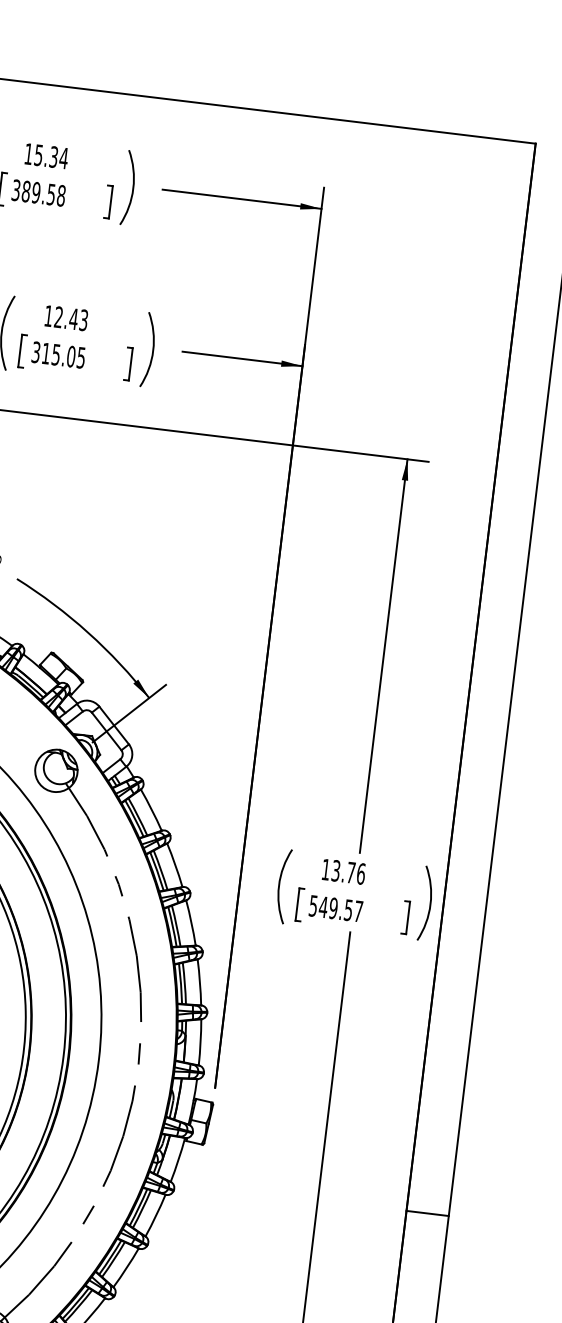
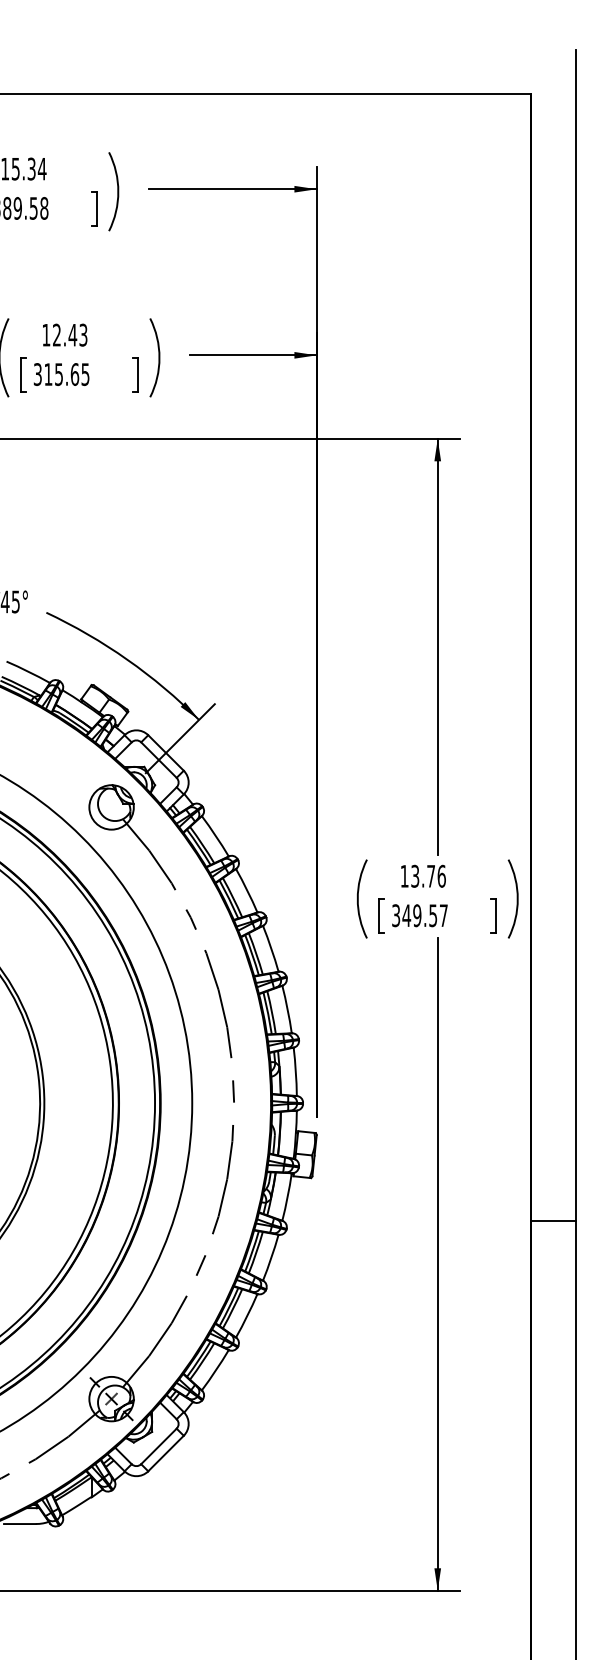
text: (71, 356) -> (75, 374), 315.05 -> 315.65
text: (313, 905) -> (396, 915), 549.57 -> 349.57

